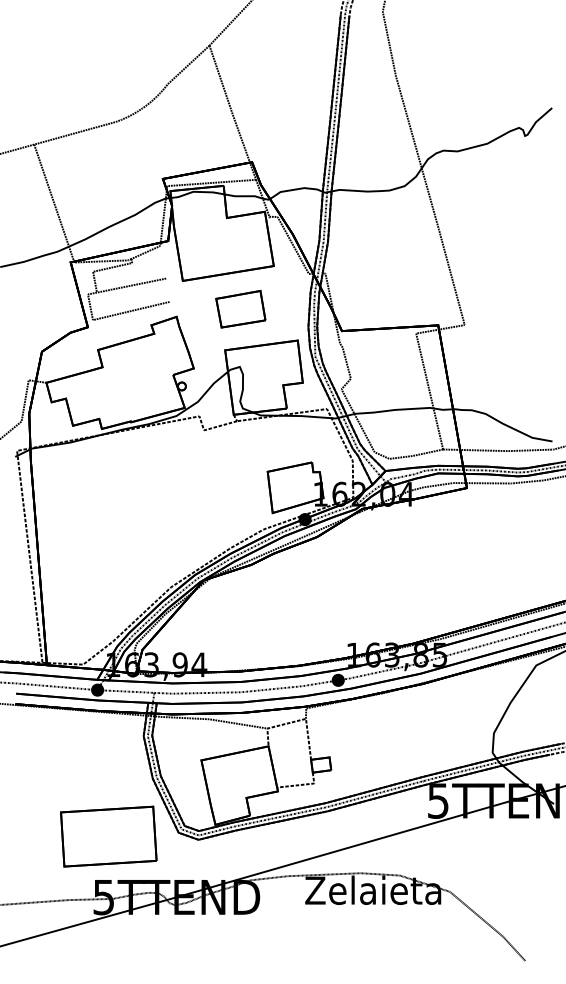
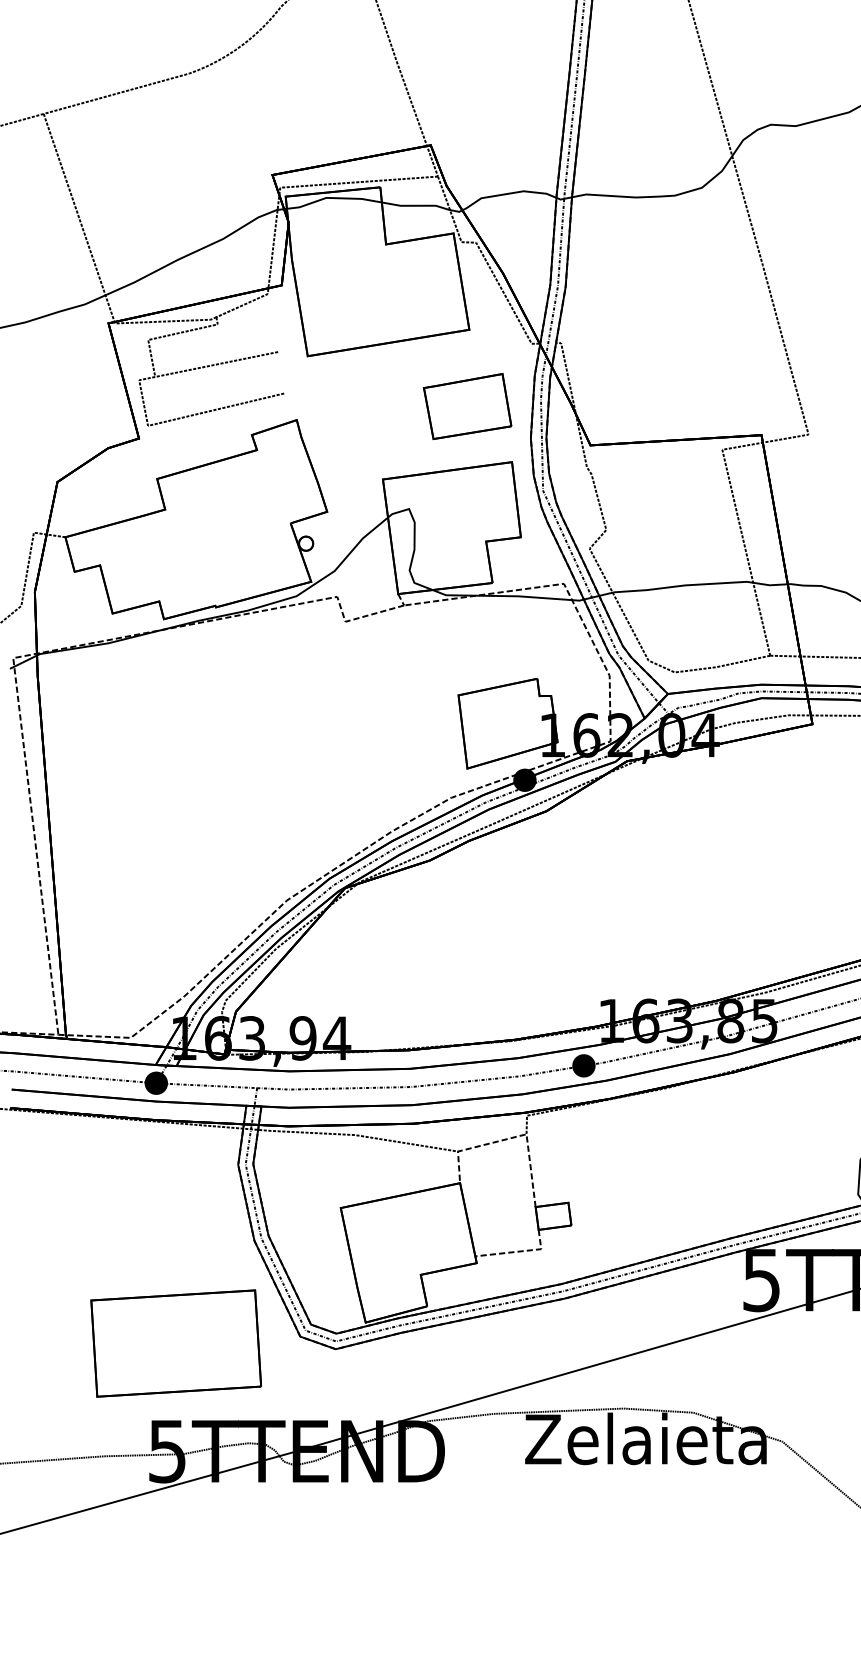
part: (240, 309) -> (467, 406), moved

